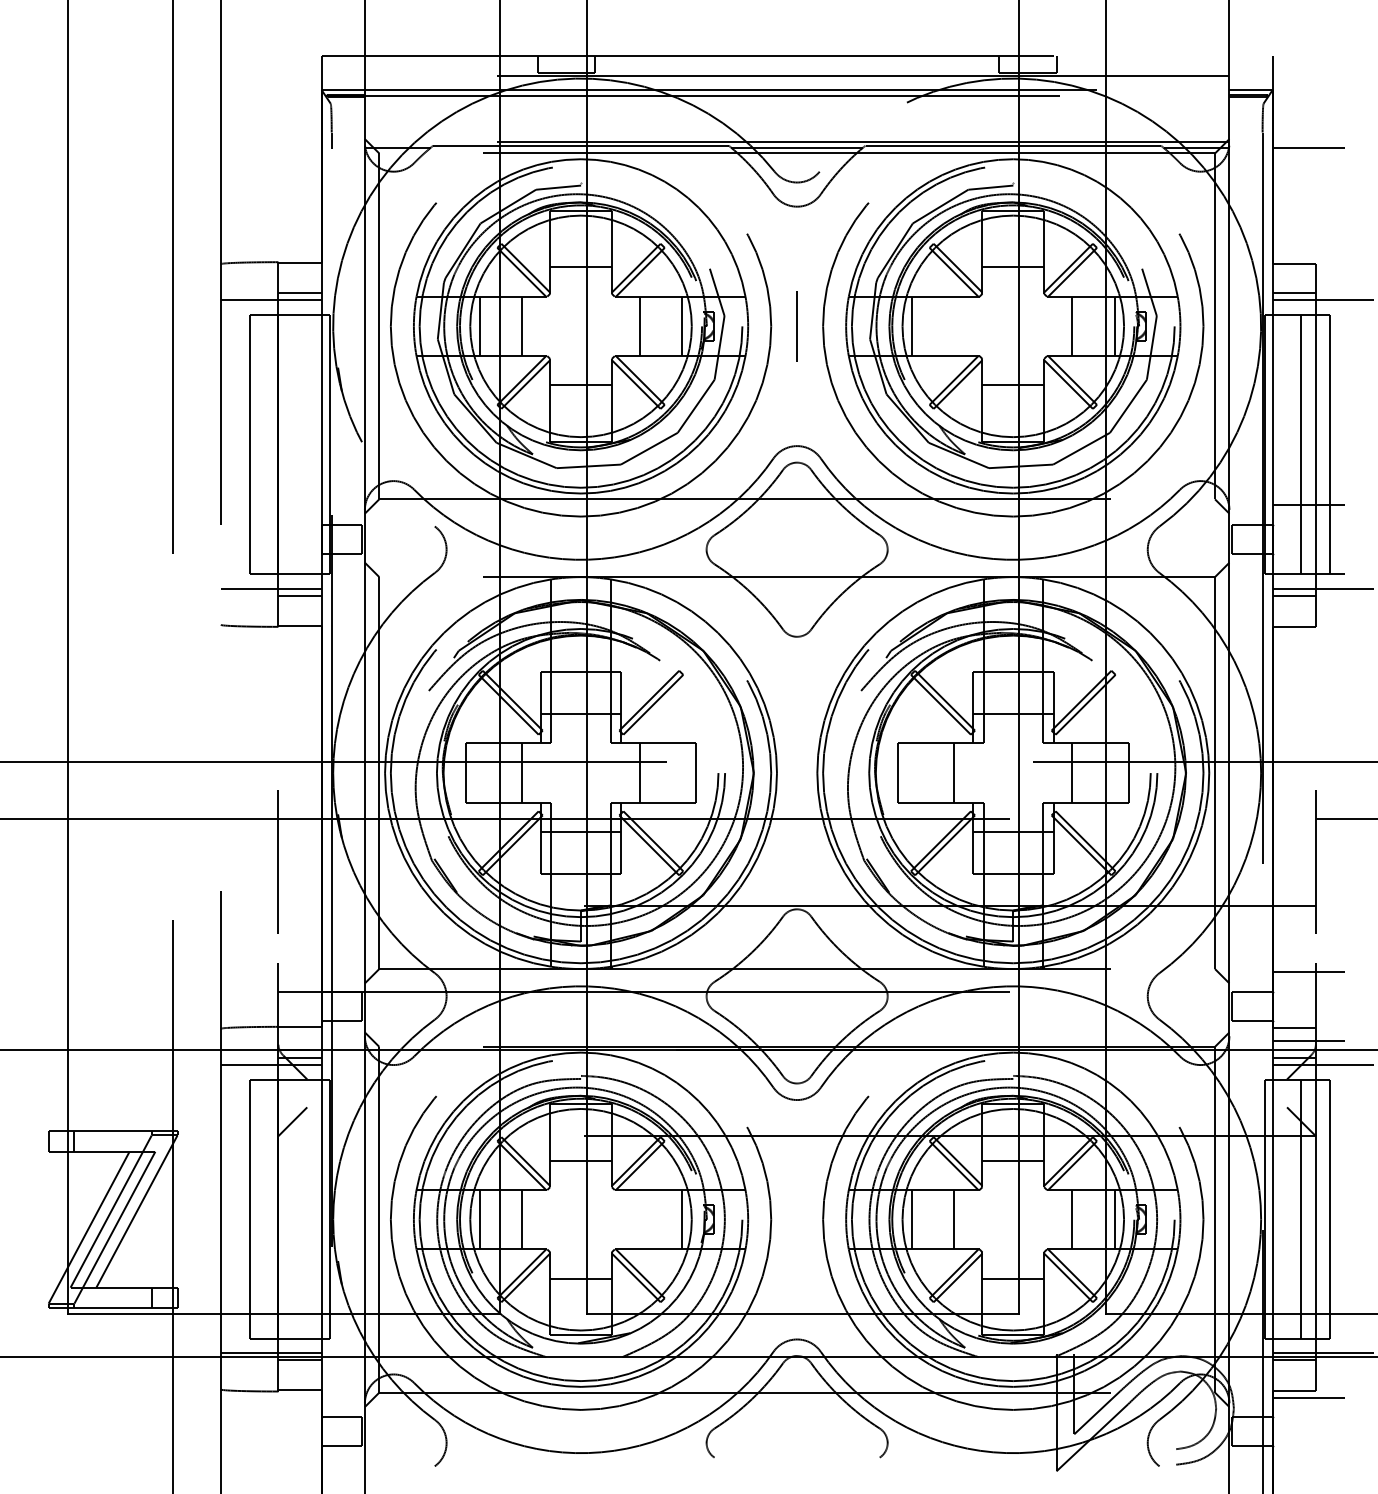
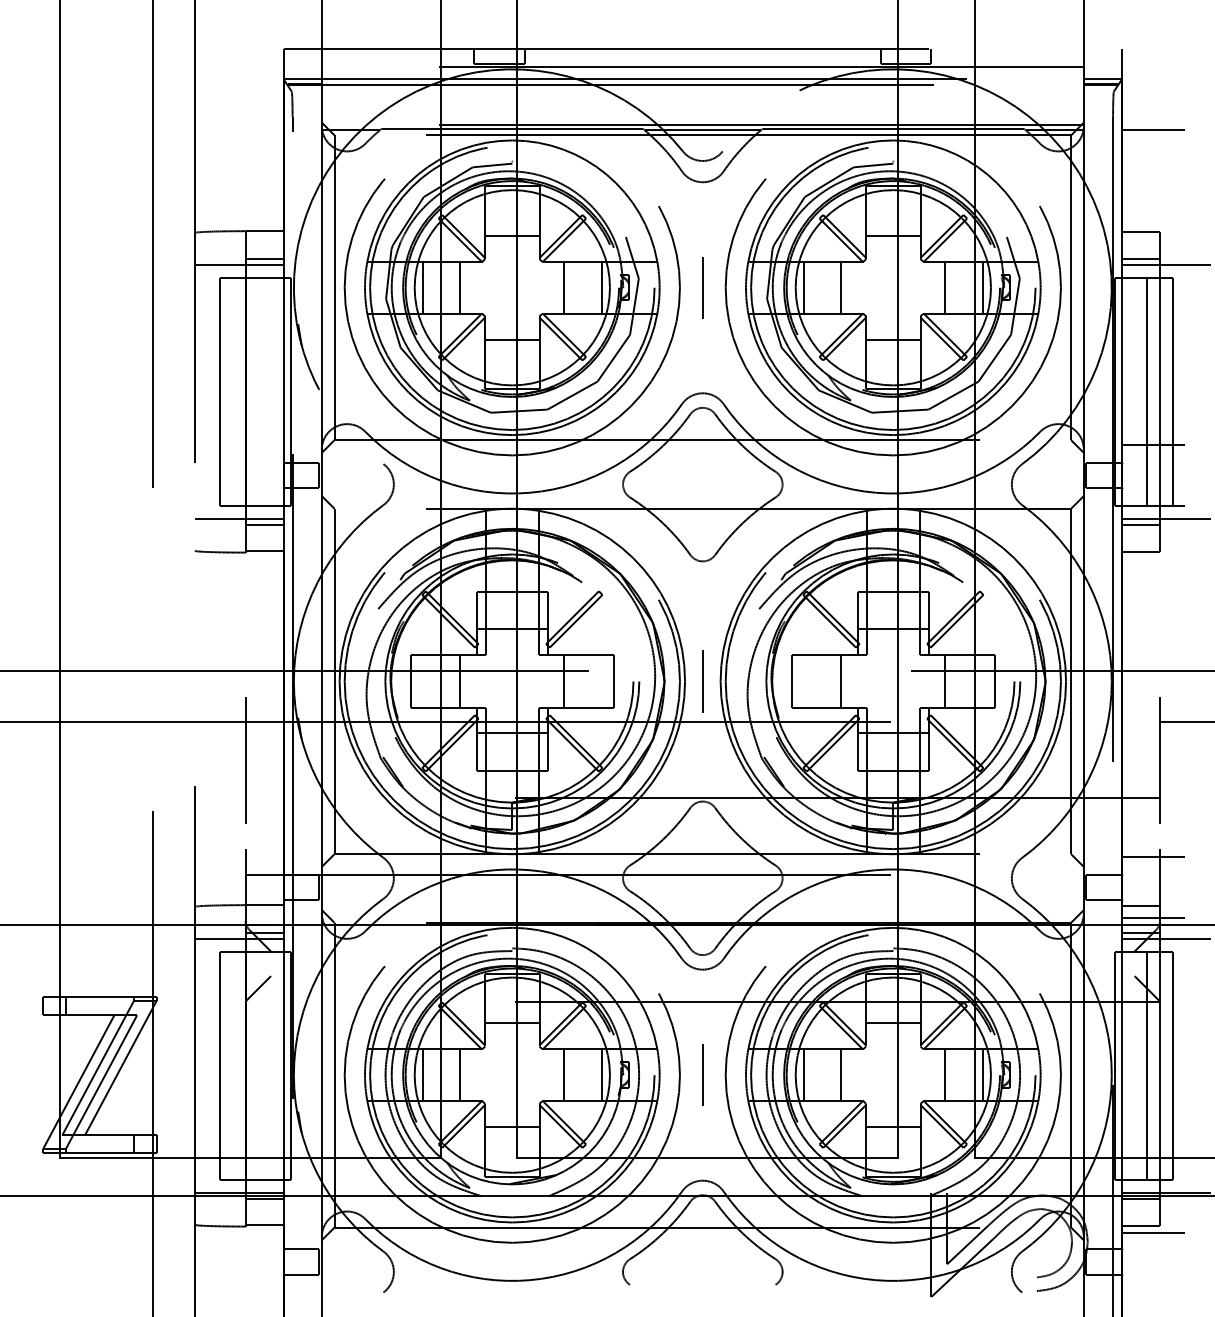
line: (954, 326) -> (841, 287), added
line: (796, 772) -> (702, 680), added
line: (640, 1219) -> (564, 1074), added
line: (796, 1219) -> (702, 1074), added

